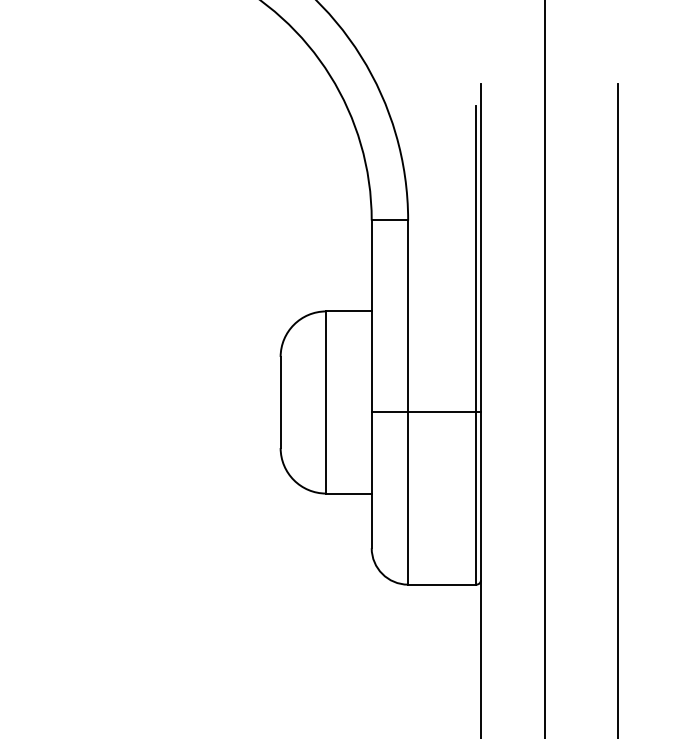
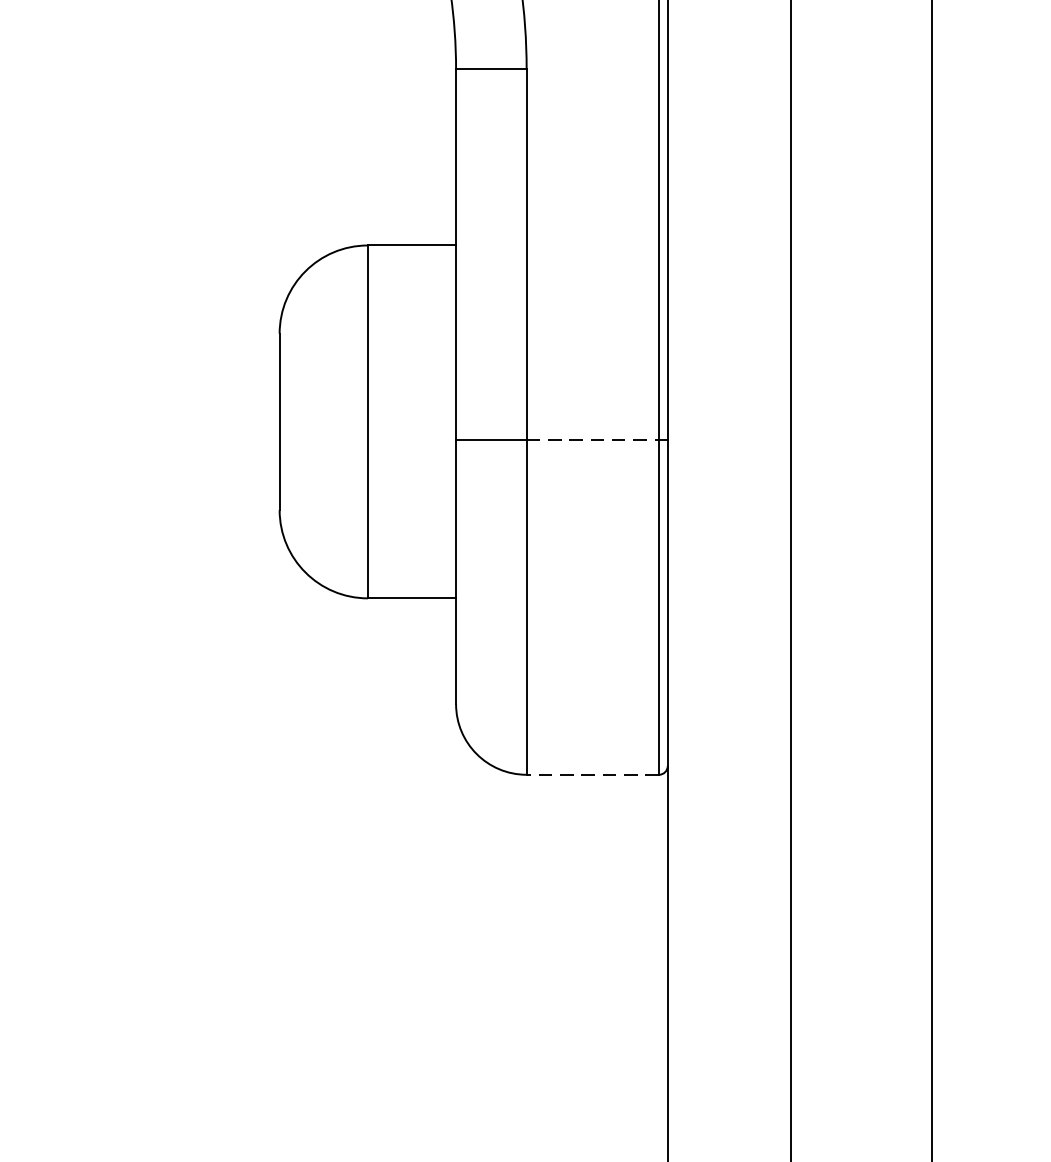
line: (442, 411) -> (593, 439), solid -> dashed
line: (441, 584) -> (591, 774), solid -> dashed

